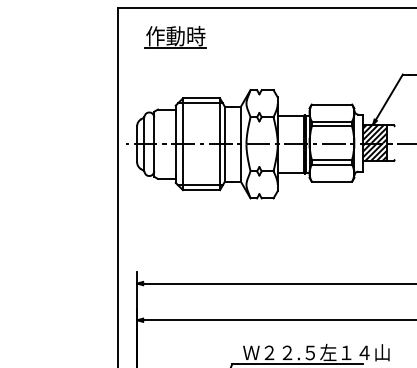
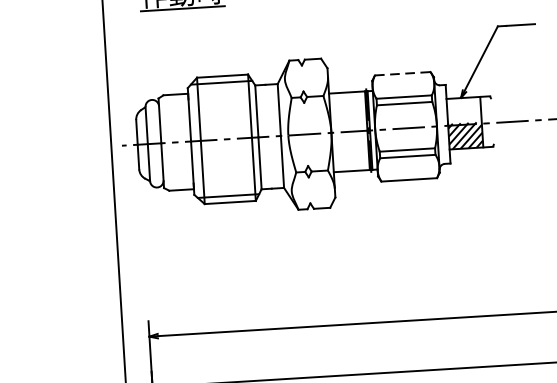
line: (332, 104) -> (403, 73), solid -> dashed
hatch: (374, 133) -> (463, 109), removed

